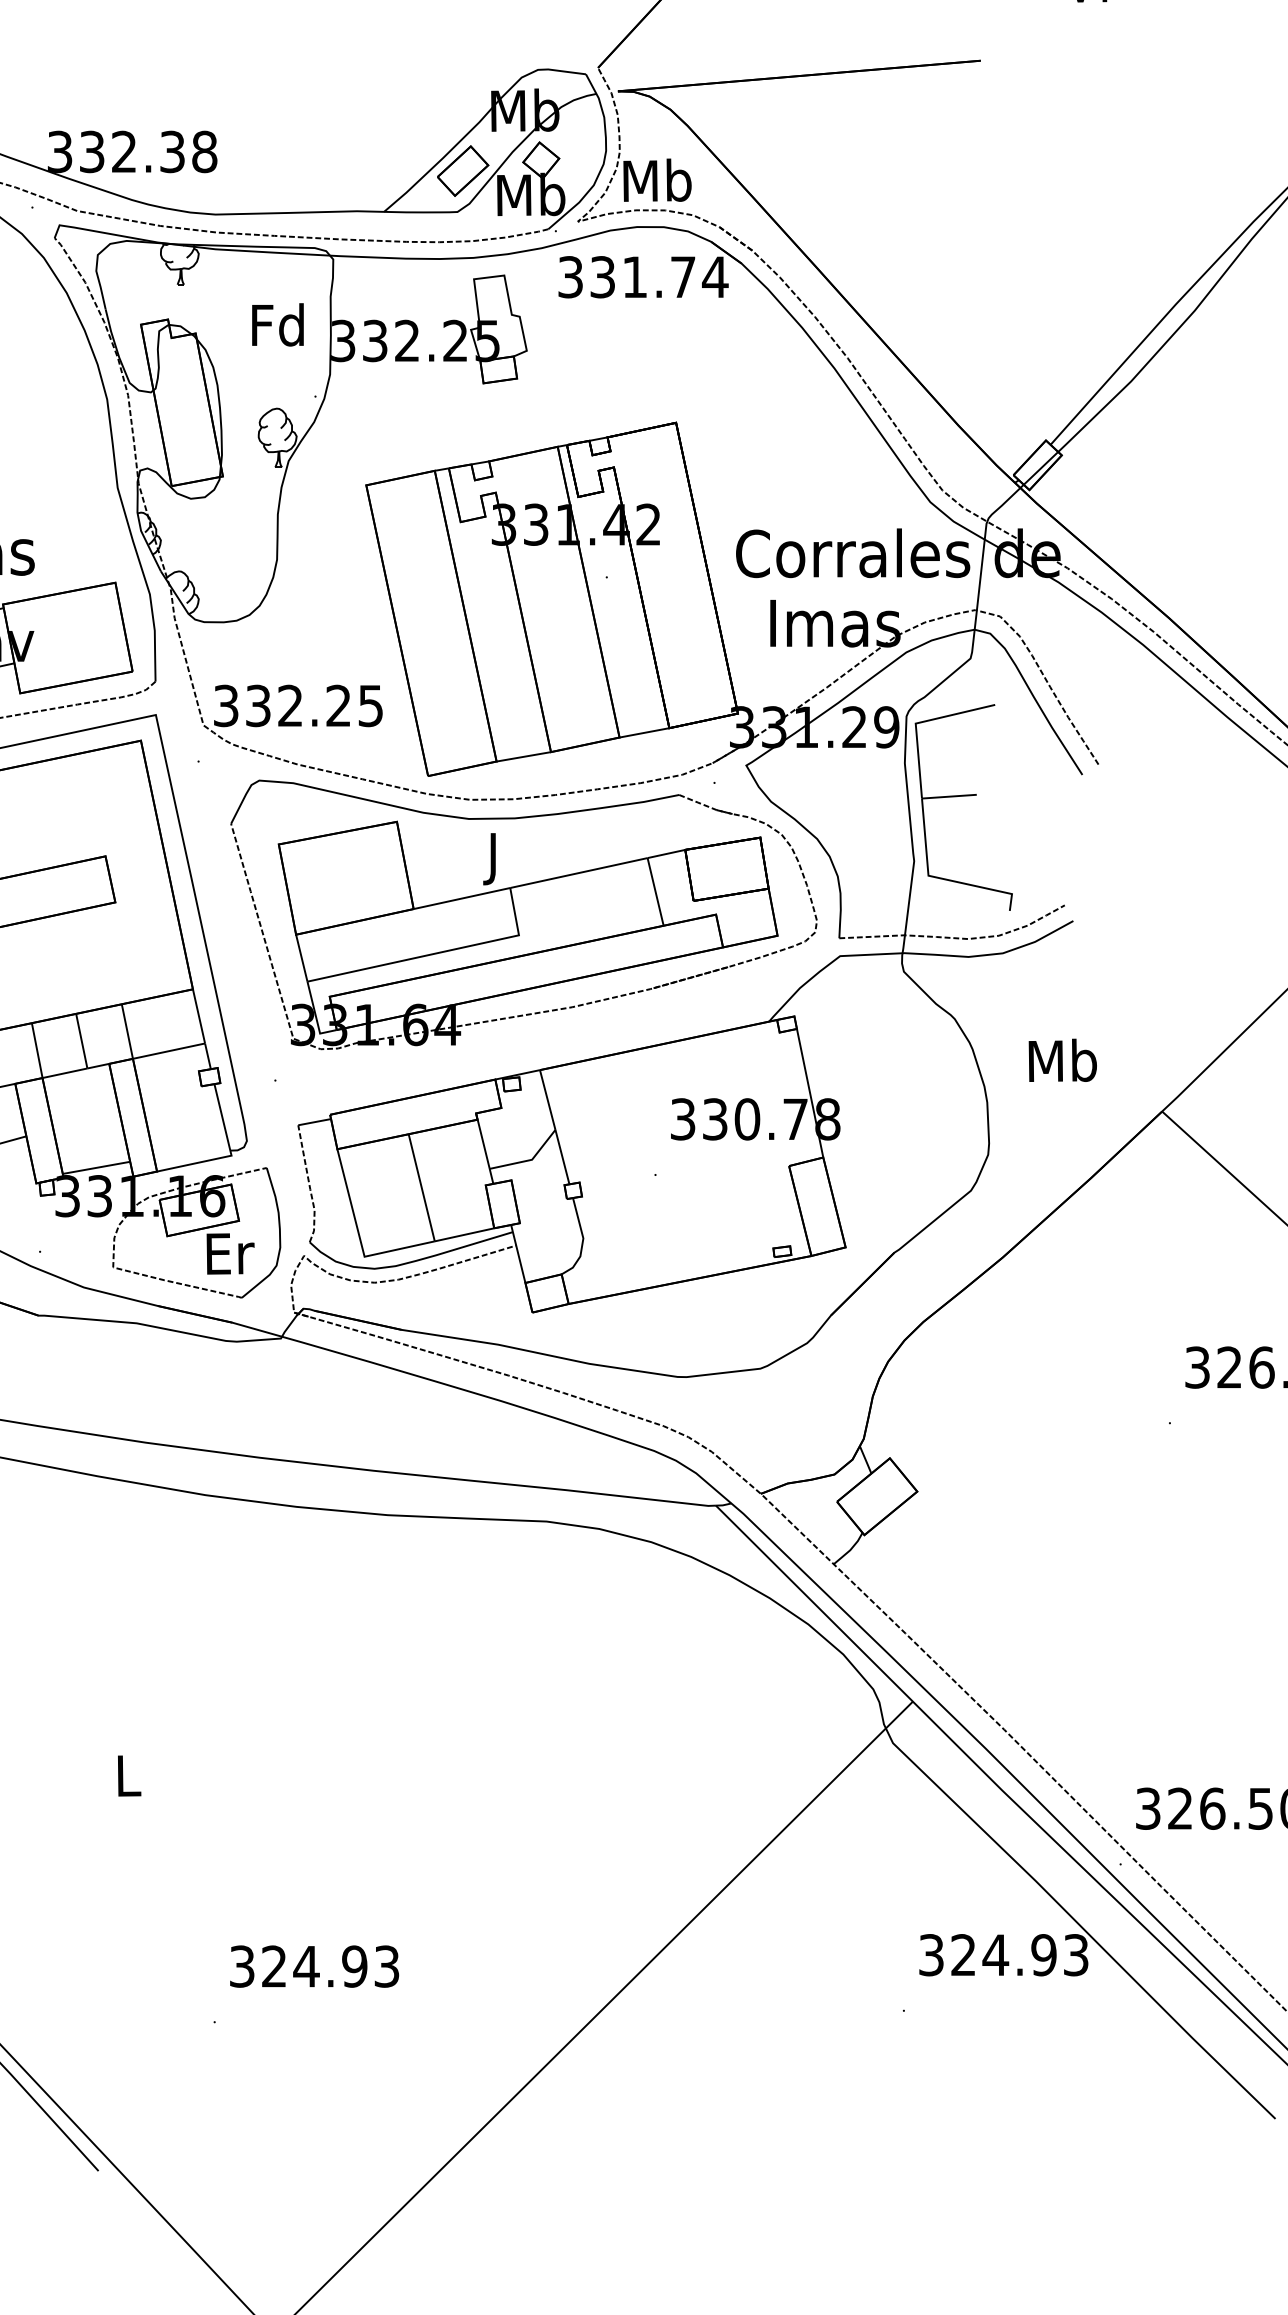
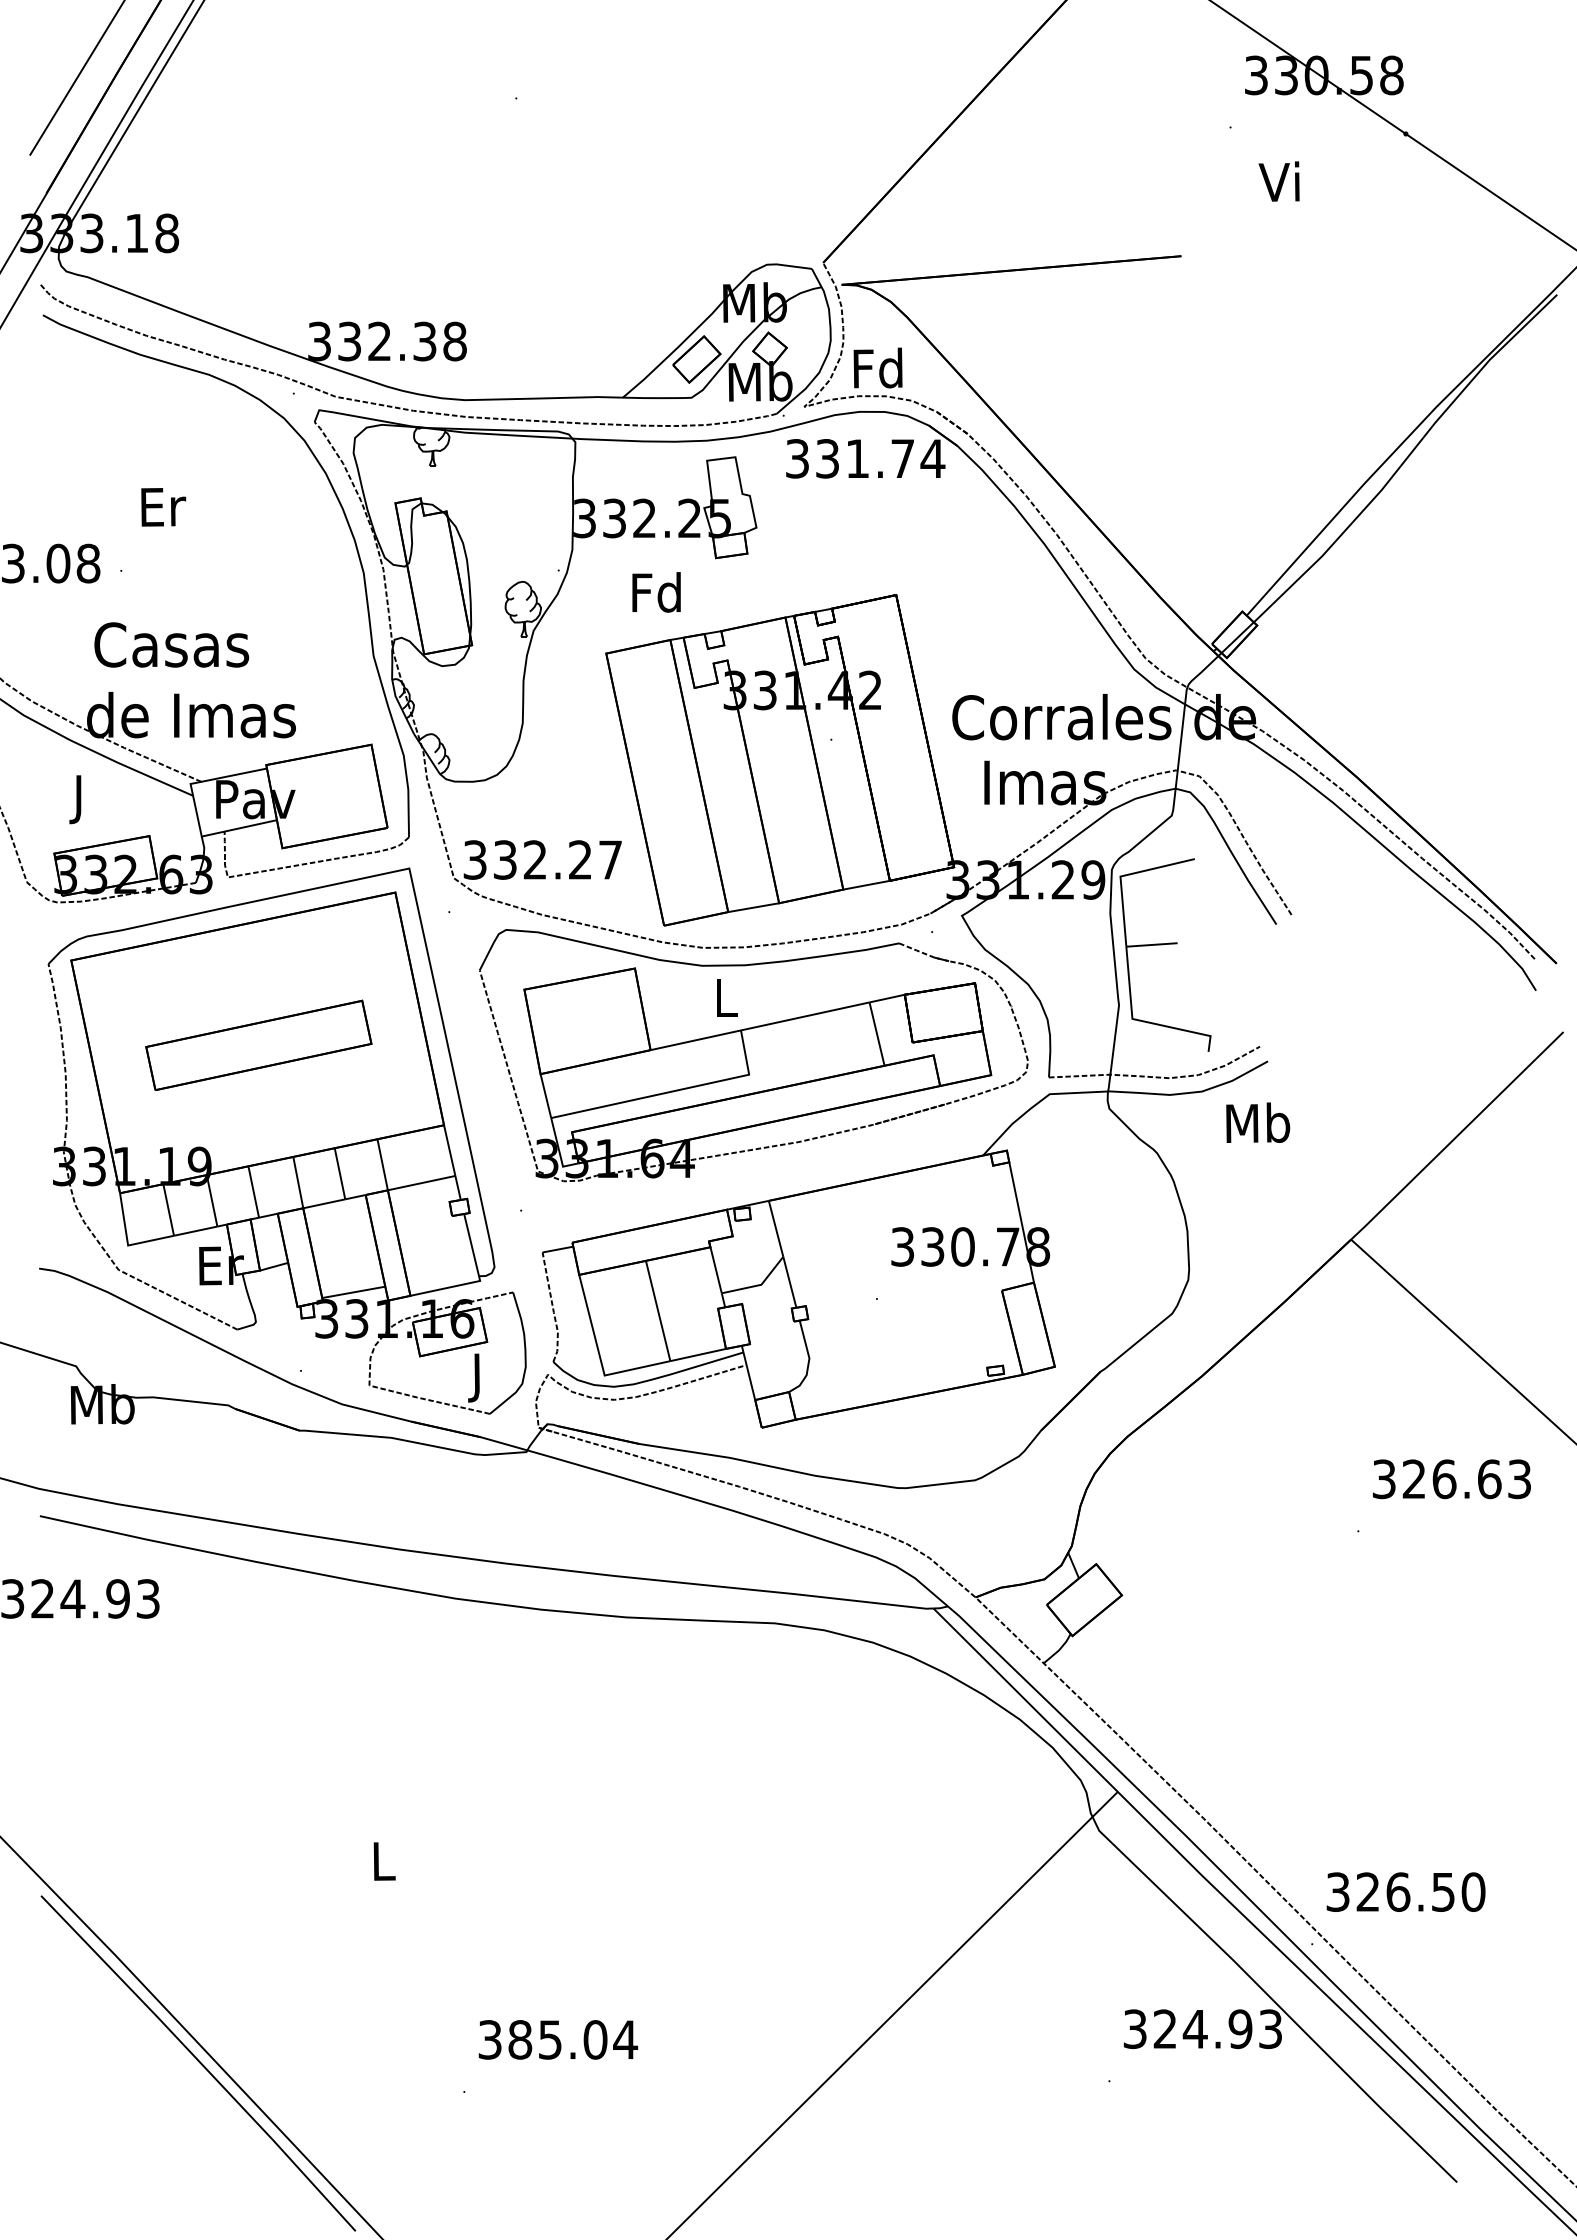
text: (657, 179) -> (878, 367), Mb -> Fd
text: (277, 324) -> (656, 592), moved
text: (370, 705) -> (610, 859), 332.25 -> 332.27
text: (494, 859) -> (726, 1003), J -> L
text: (1063, 1060) -> (1258, 1122), moved
text: (229, 1258) -> (478, 1377), Er -> J
text: (331, 1966) -> (573, 2039), 324.93 -> 385.04

